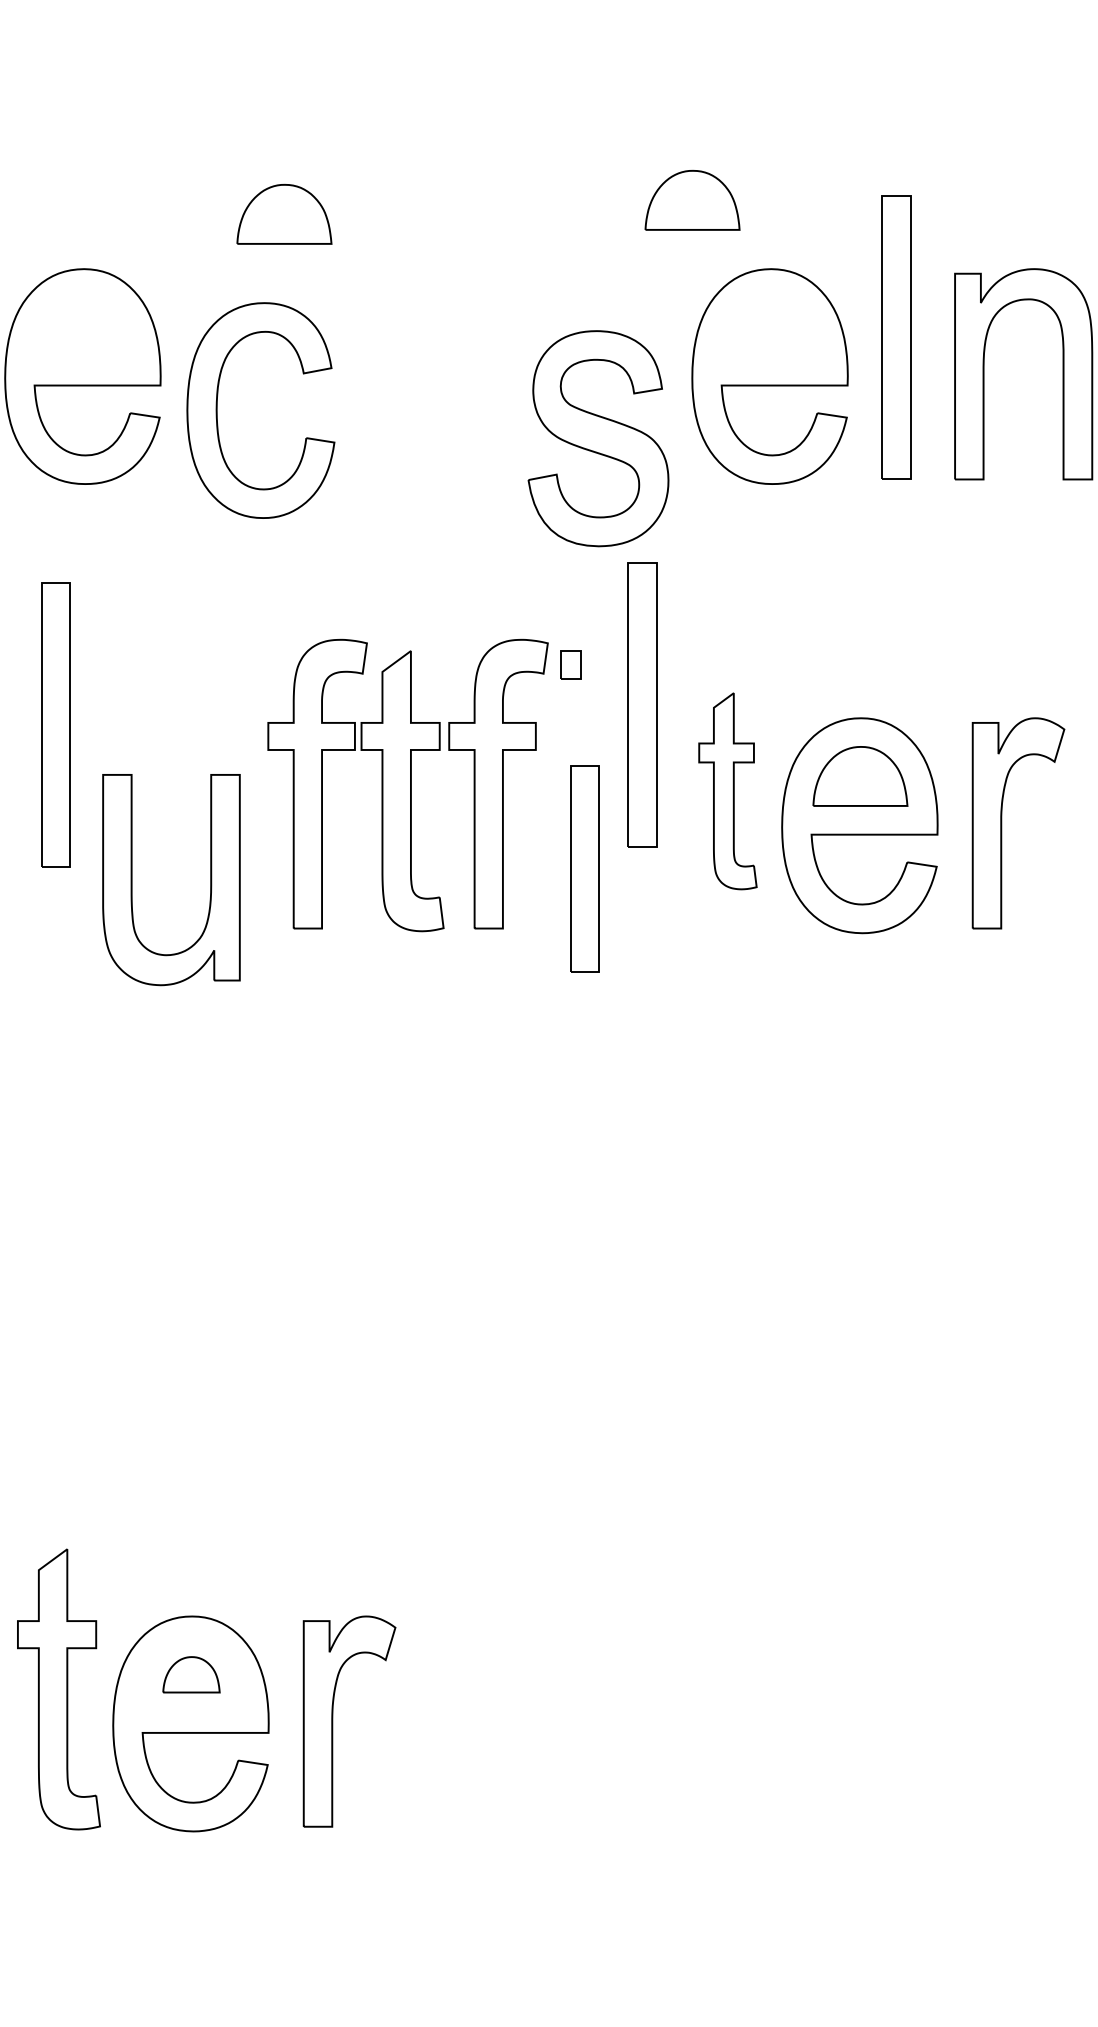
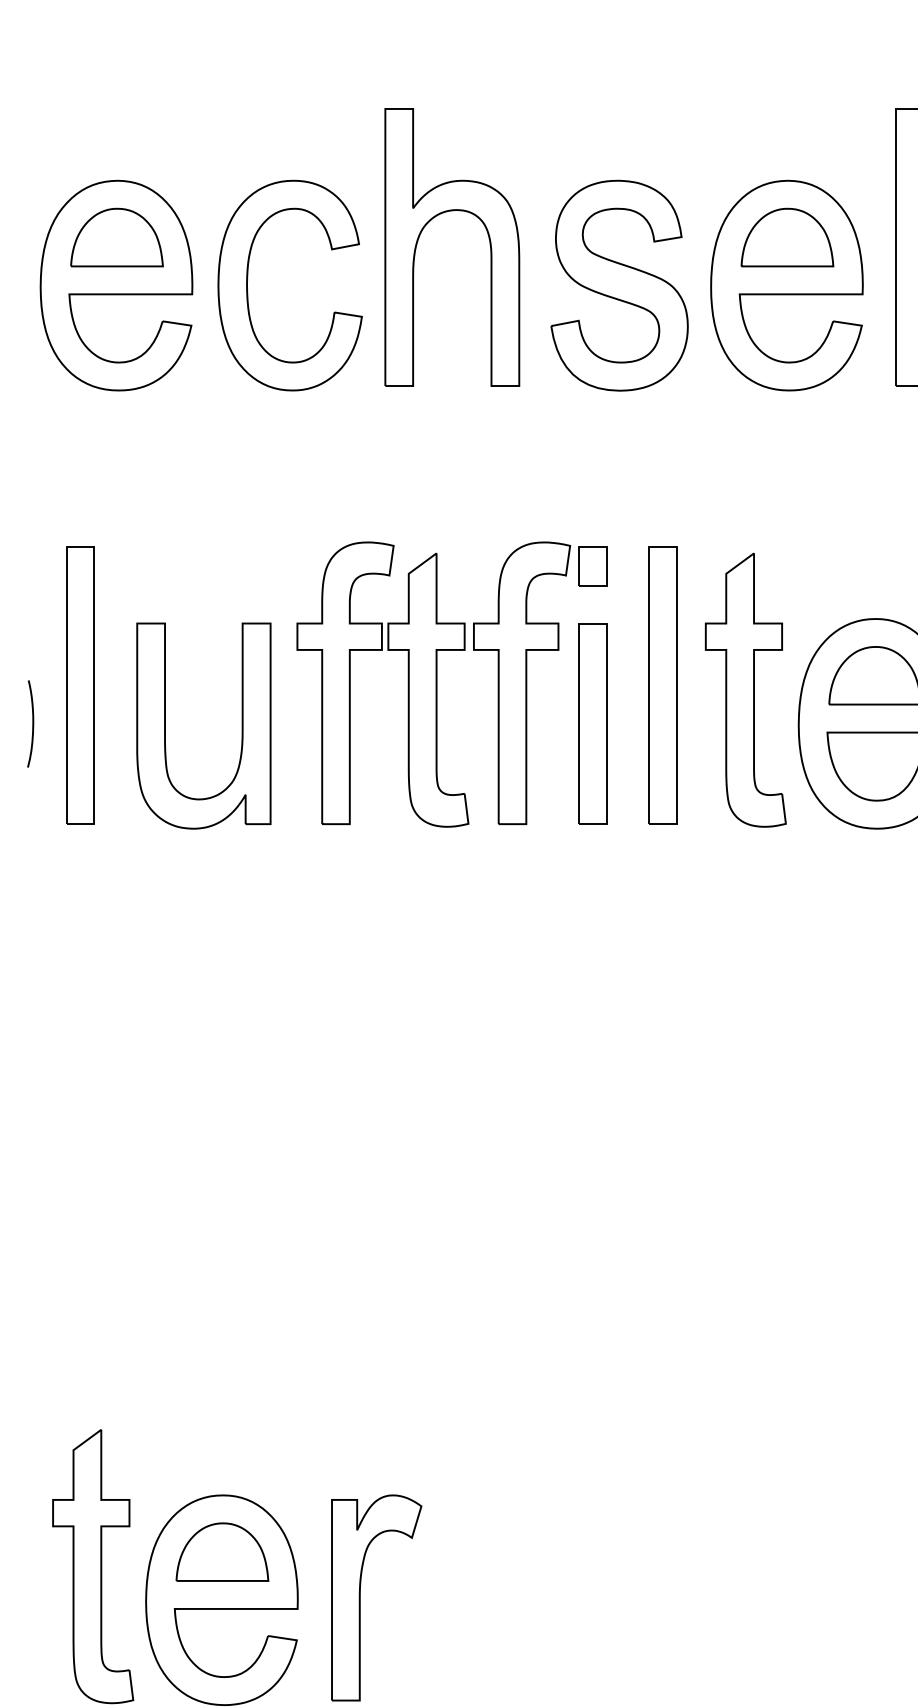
part: (692, 200) -> (787, 237), moved
part: (284, 214) -> (117, 237), moved
part: (396, 321) -> (422, 231), added
part: (217, 410) -> (247, 285), moved
part: (598, 438) -> (619, 285), moved
part: (570, 664) -> (592, 566), size x1.43
part: (642, 704) -> (662, 685), moved
part: (55, 724) -> (80, 685), moved
part: (727, 791) -> (745, 690), size x1.43
part: (584, 868) -> (592, 723), moved
part: (132, 880) -> (165, 726), moved
part: (191, 1674) -> (222, 1551), size x1.67

